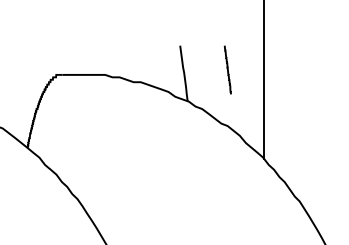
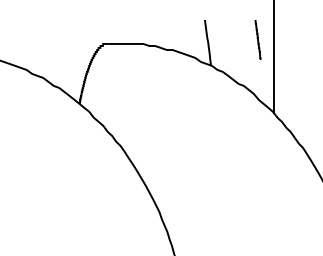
line: (227, 69) -> (257, 39), moved

